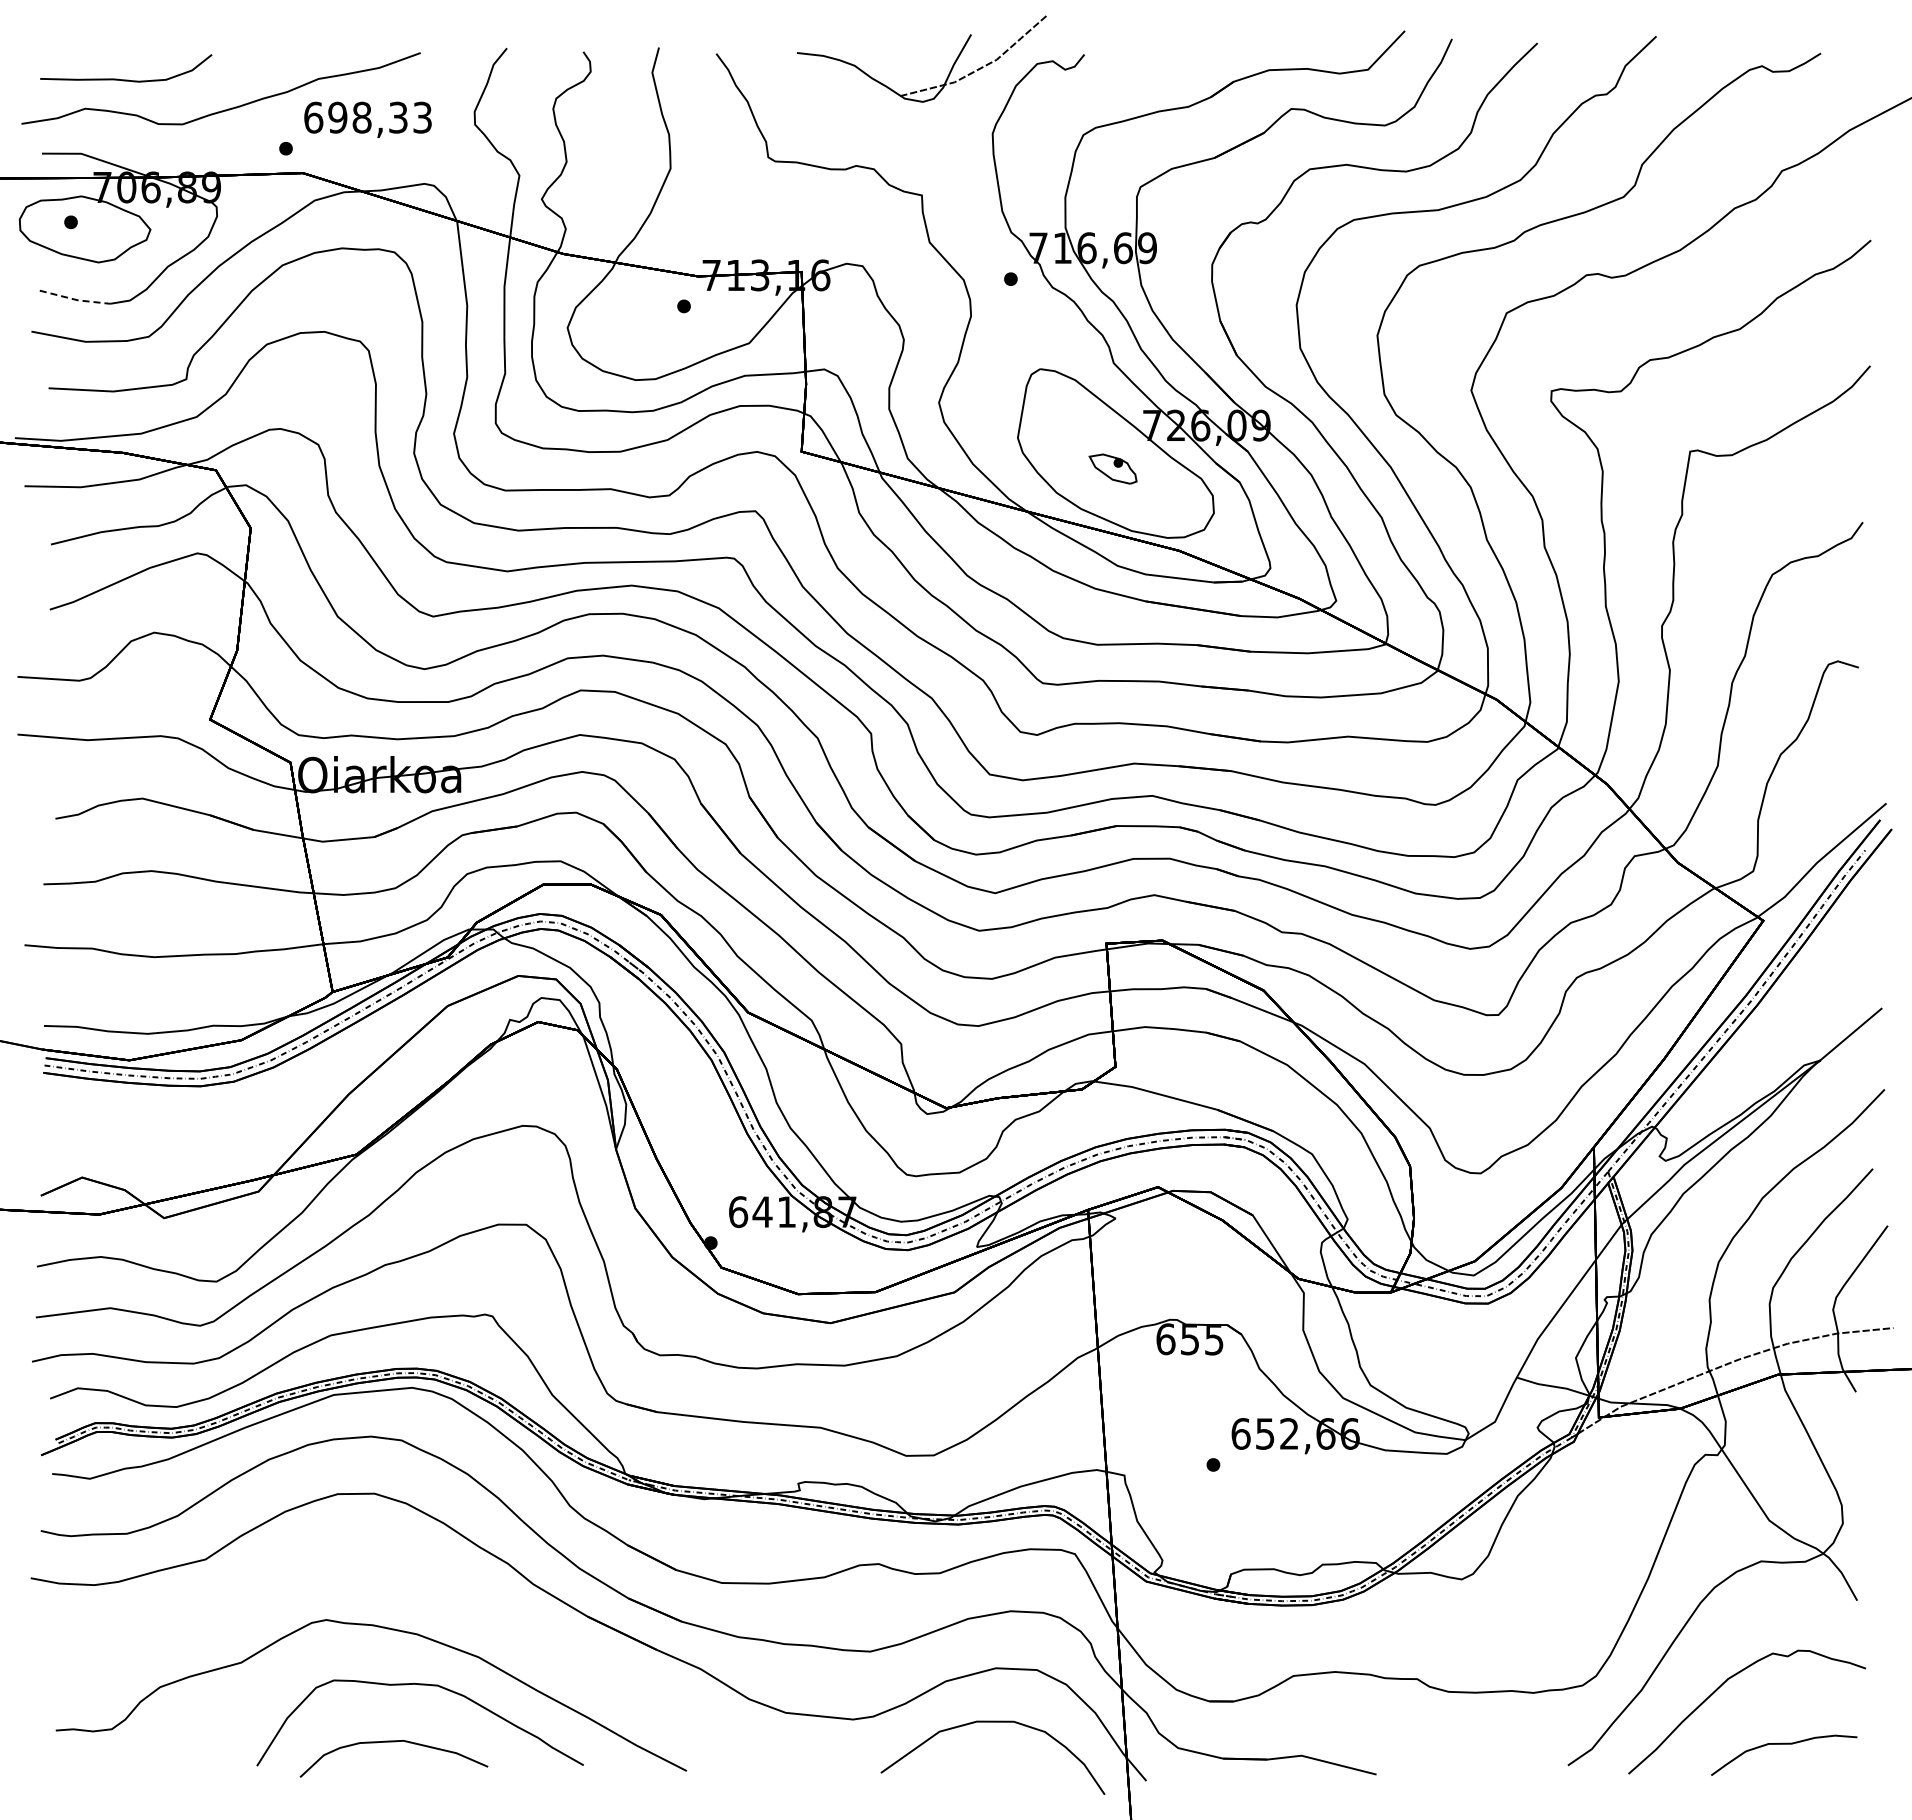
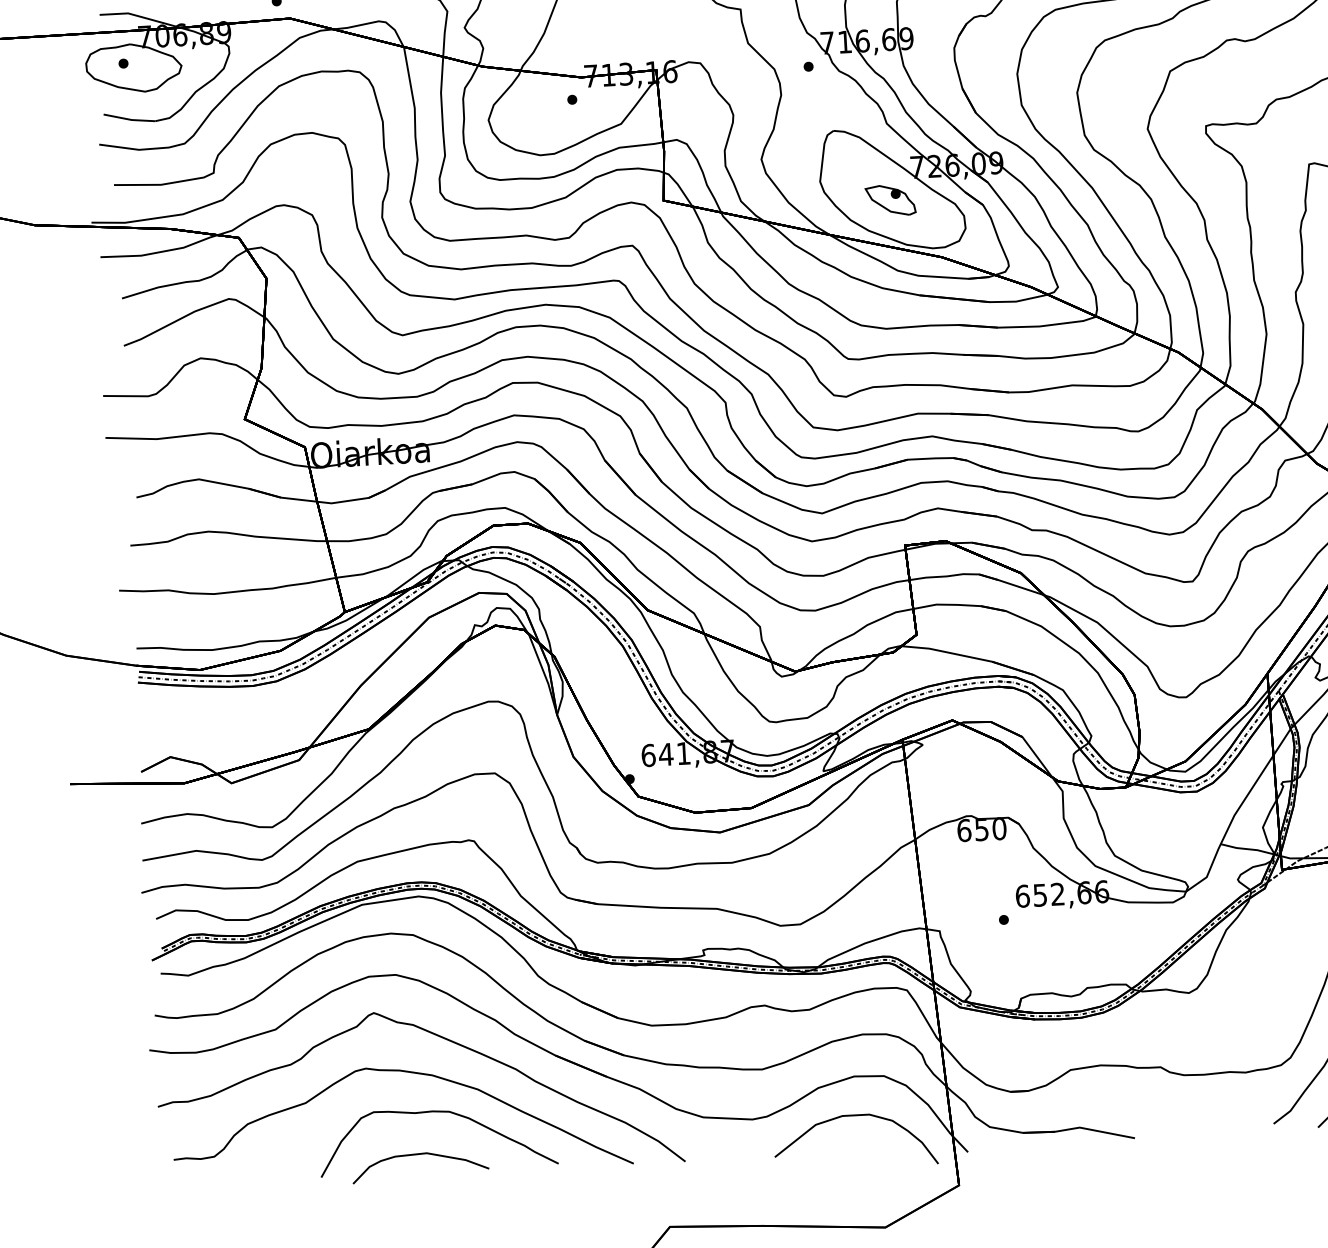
line: (75, 299) -> (129, 119), dashed -> solid
part: (1112, 468) -> (890, 200), size x1.43
text: (1213, 1339) -> (998, 828), 655 -> 650
curve: (434, 1584) -> (442, 1038), added

